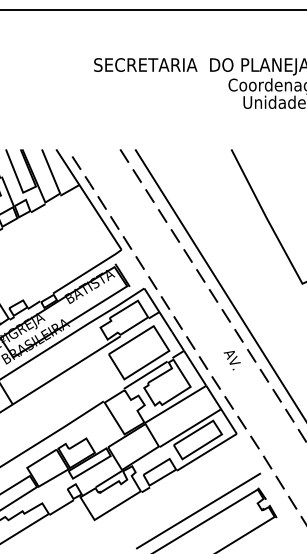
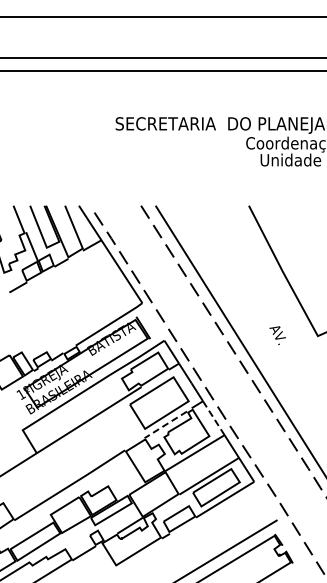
text: (231, 360) -> (277, 335), moved
line: (194, 367) -> (213, 417), solid -> dashed
line: (145, 375) -> (165, 425), solid -> dashed

